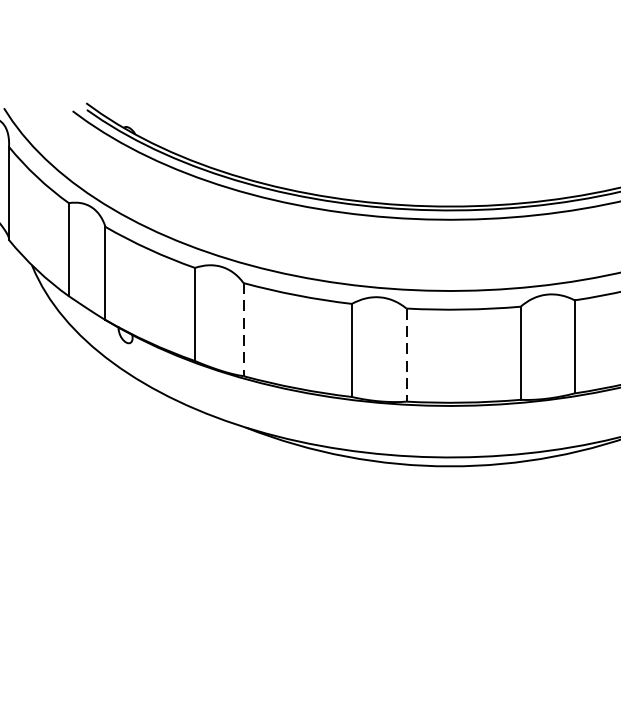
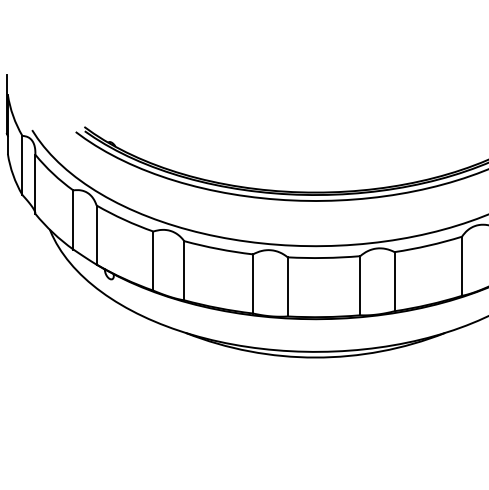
line: (243, 329) -> (184, 270), dashed -> solid
line: (406, 354) -> (287, 286), dashed -> solid

